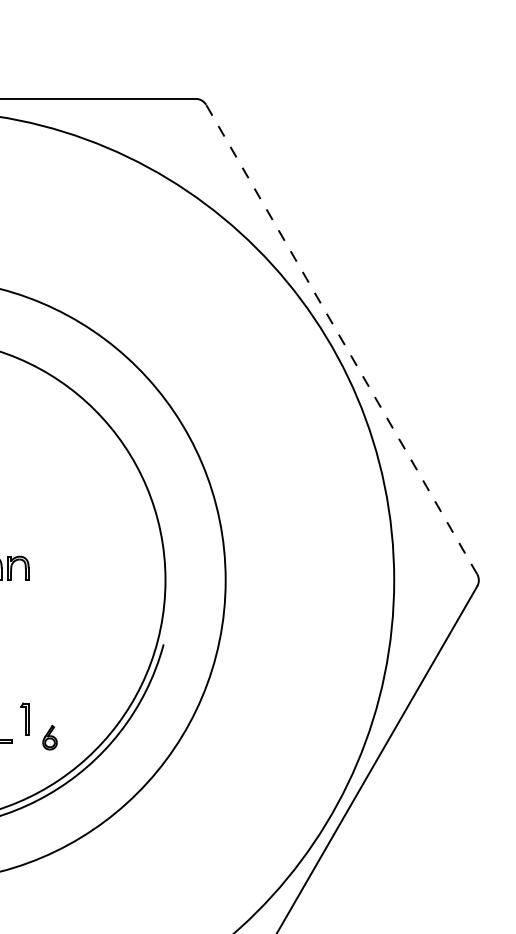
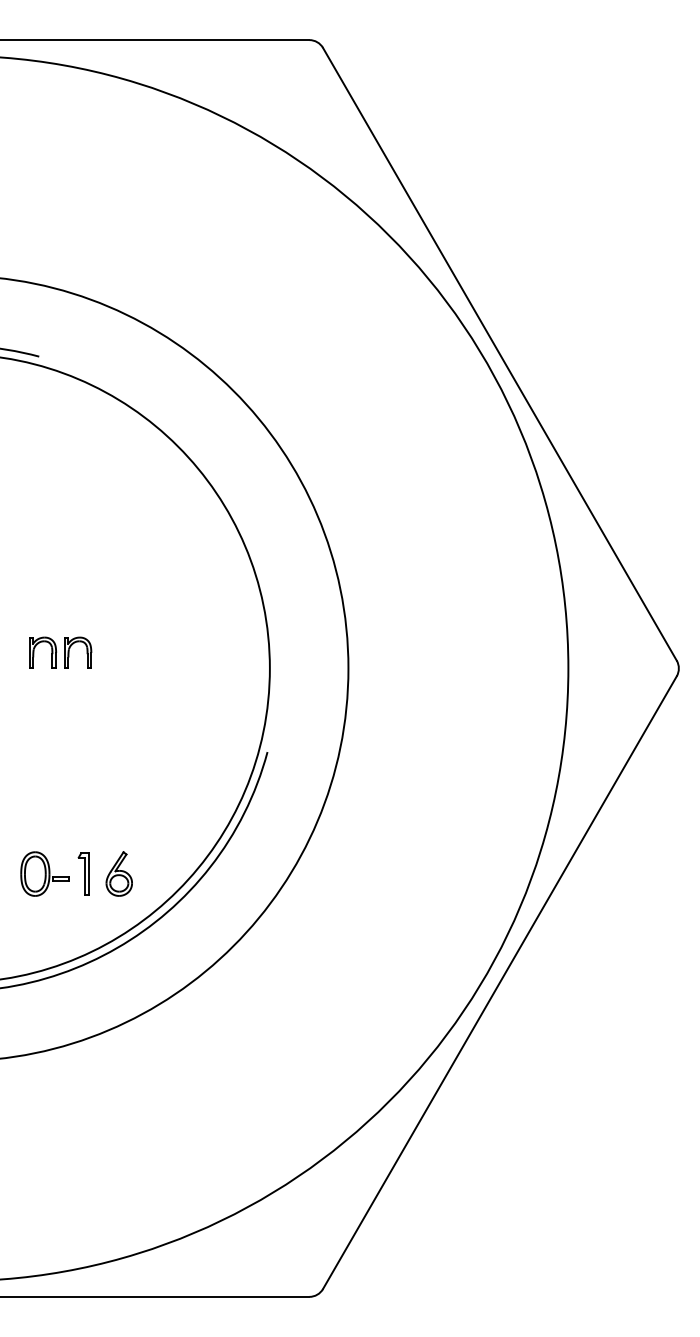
line: (341, 339) -> (499, 354), dashed -> solid
part: (24, 719) -> (83, 873), moved
part: (49, 737) -> (118, 873), size x1.43

